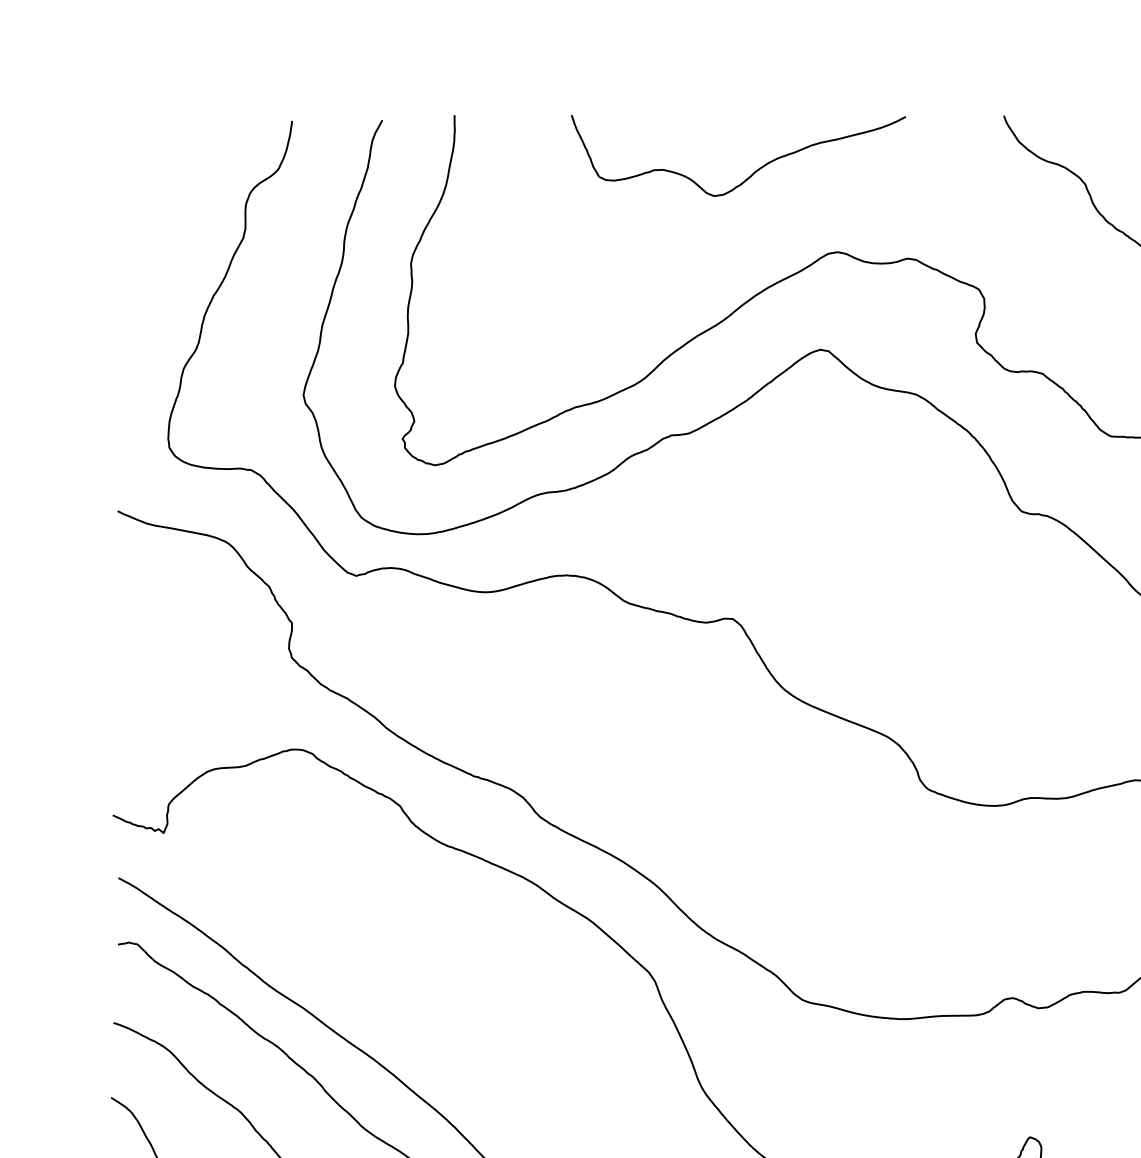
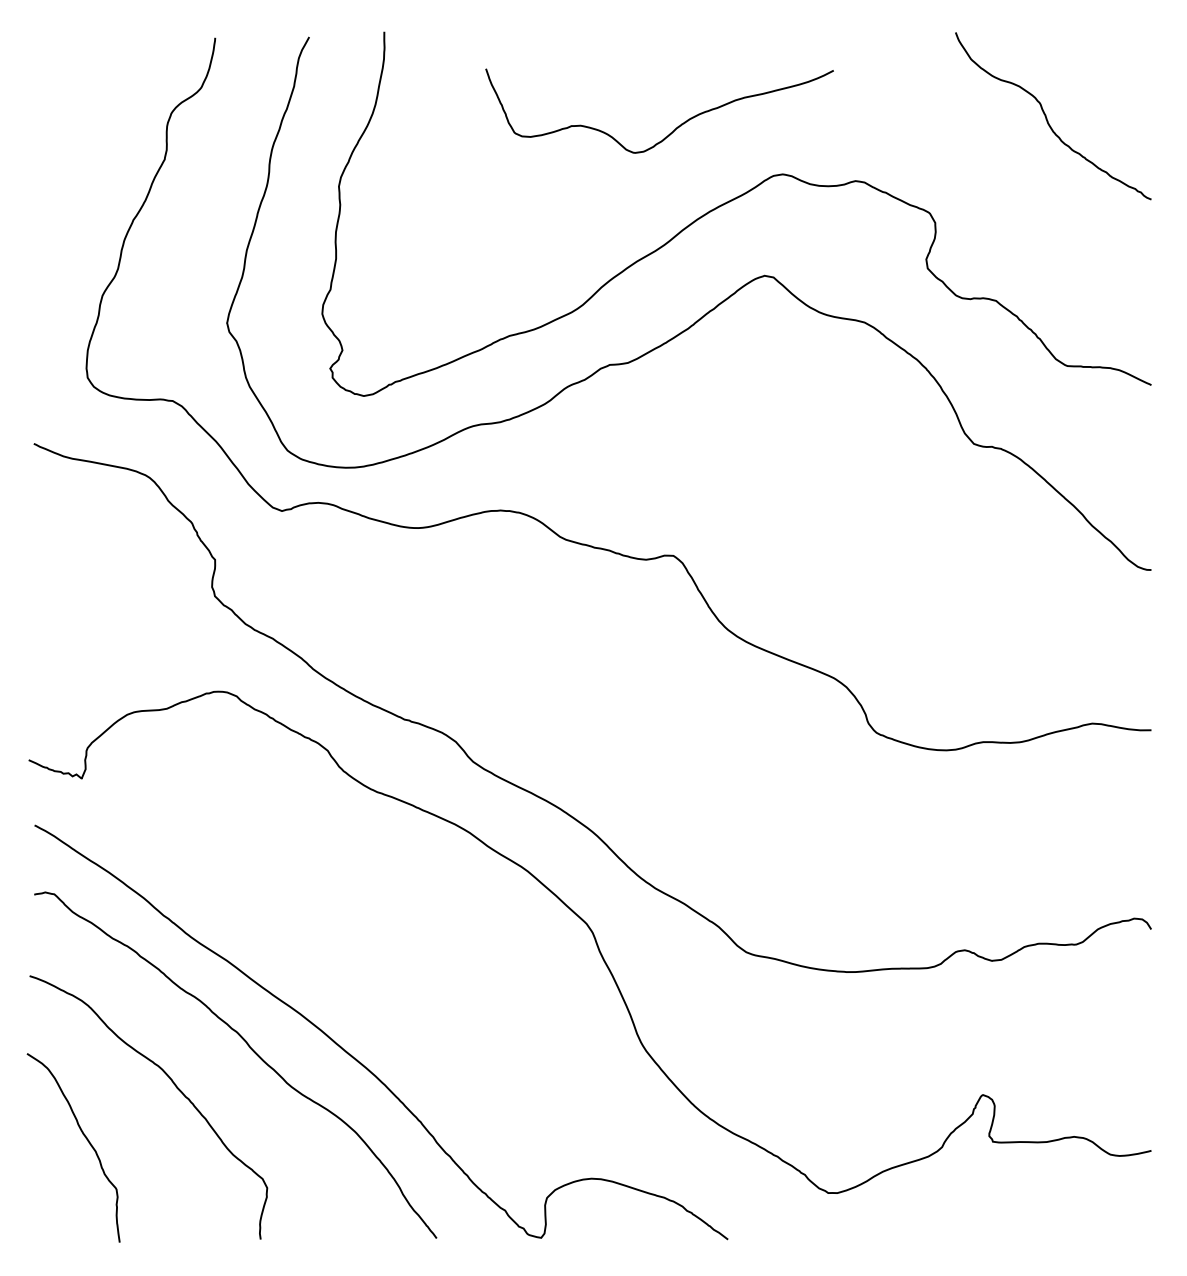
curve: (754, 171) -> (676, 127), moved

